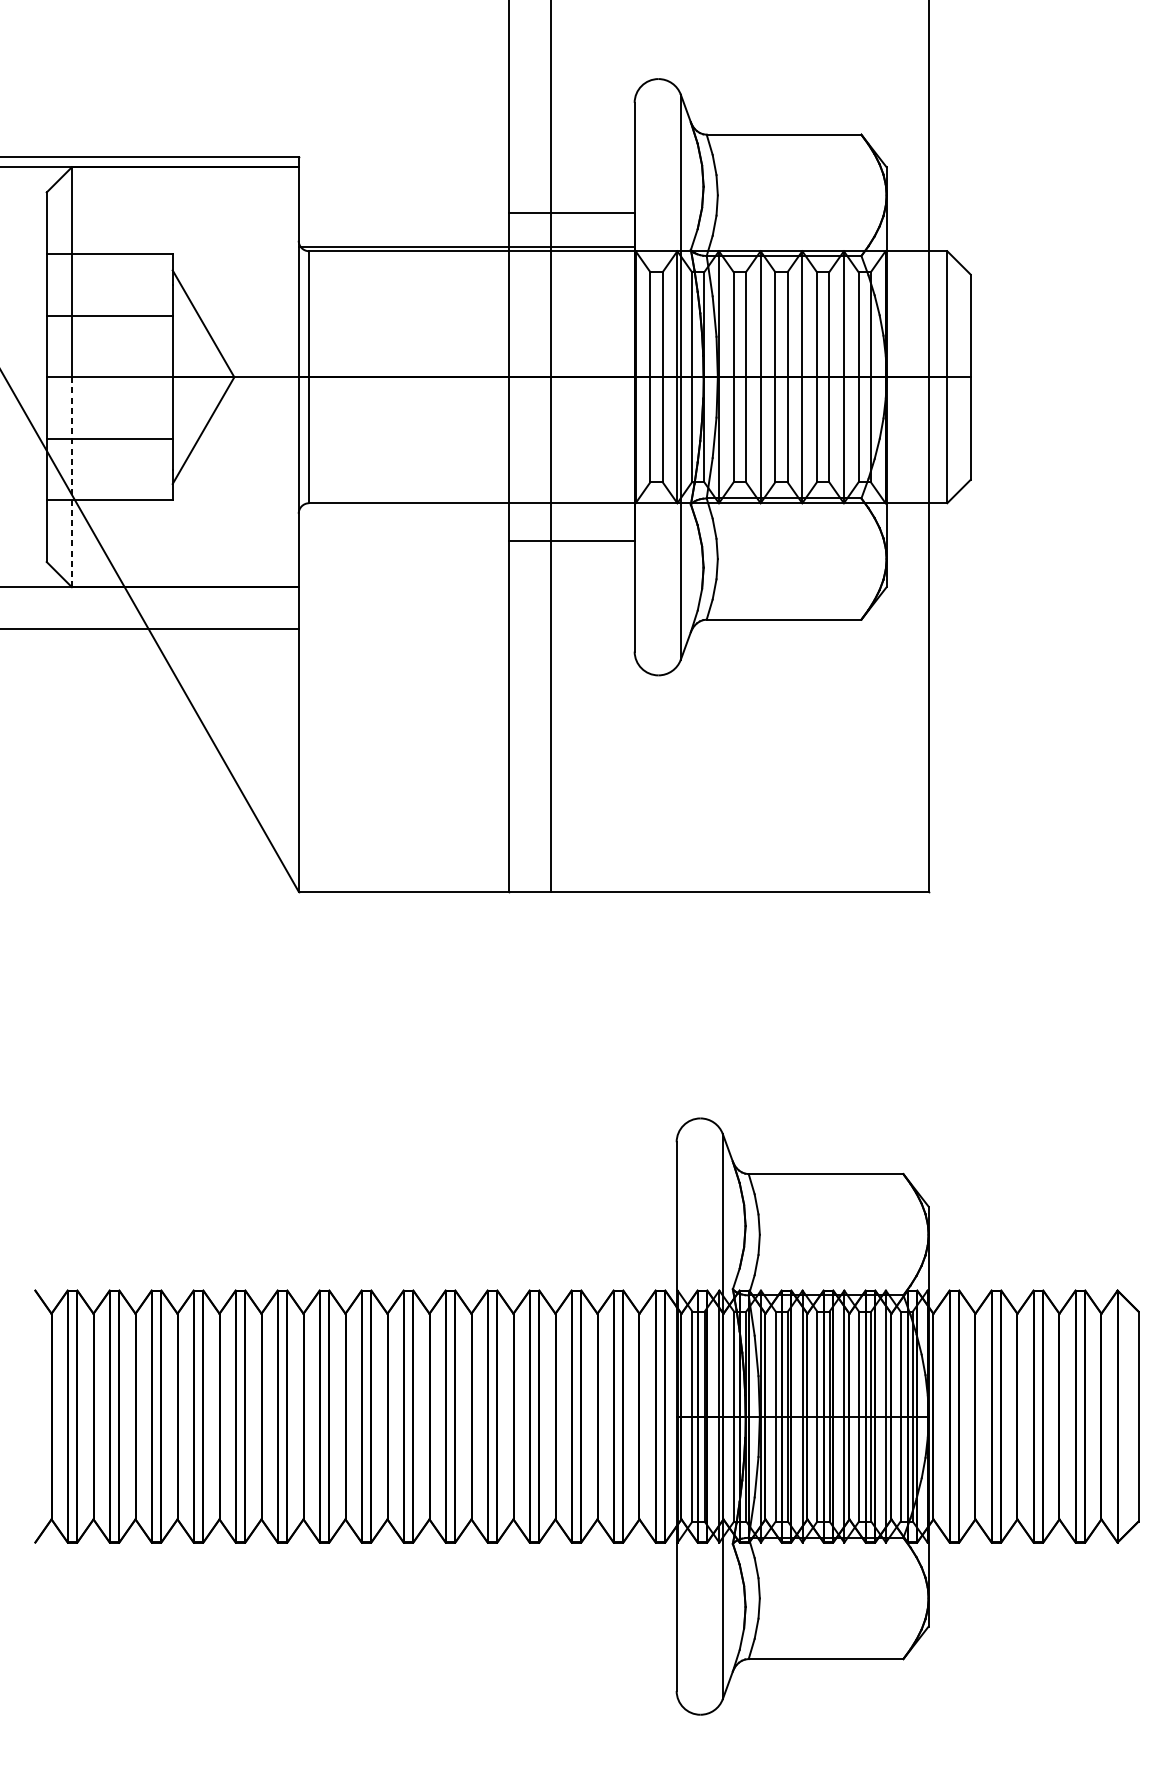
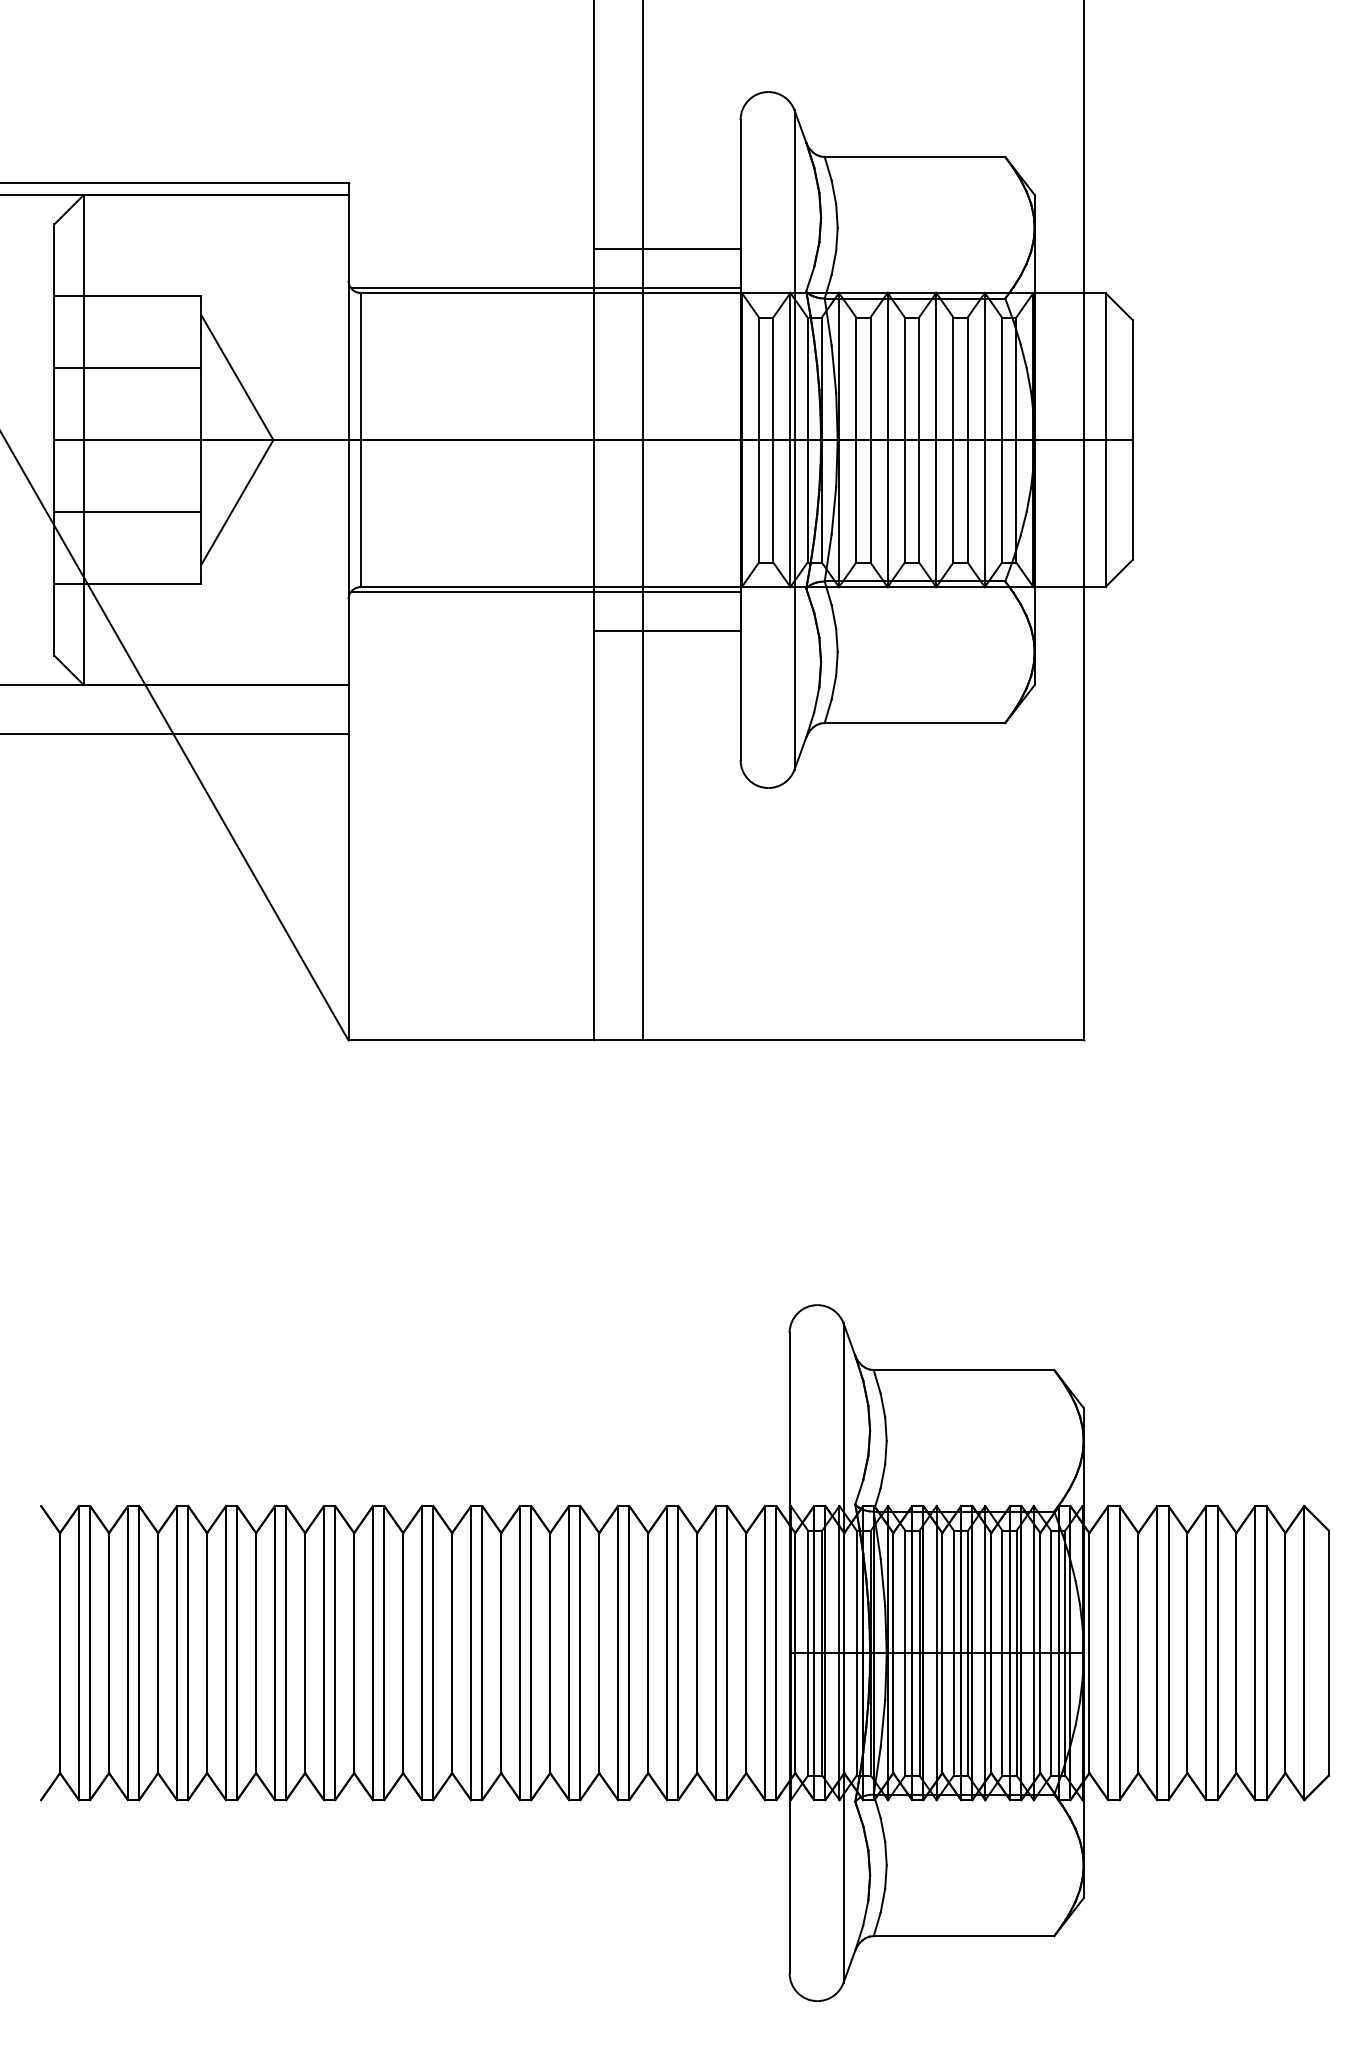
line: (71, 482) -> (83, 562), dashed -> solid
line: (466, 507) -> (544, 591), added

